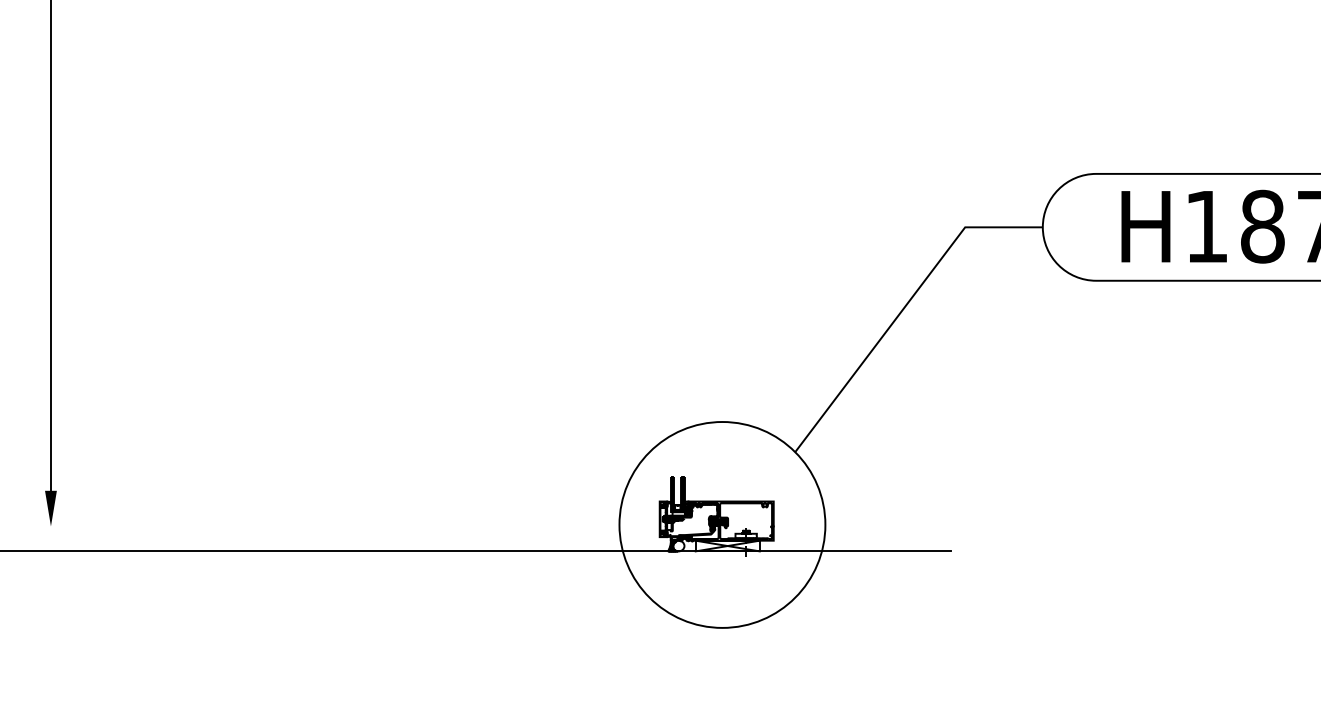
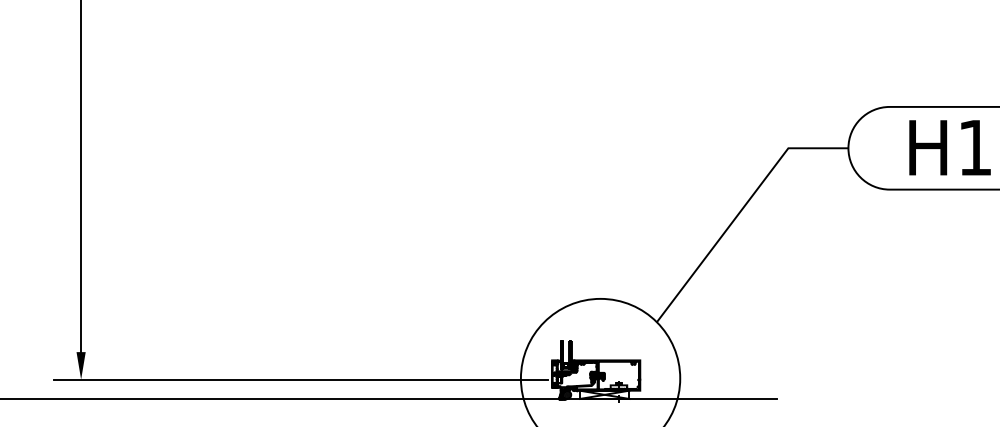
line: (334, 526) -> (300, 379), added
hatch: (678, 545) -> (566, 394), added

